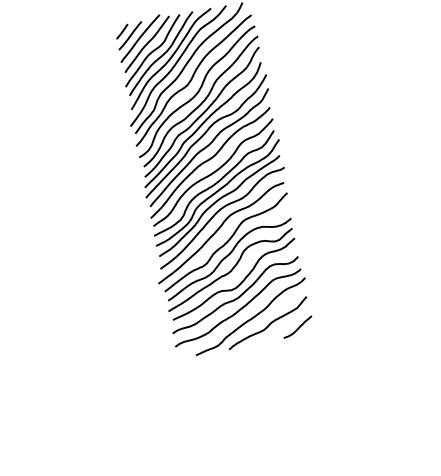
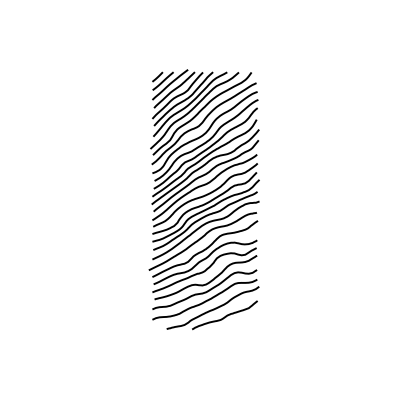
curve: (297, 327) -> (246, 322), removed

